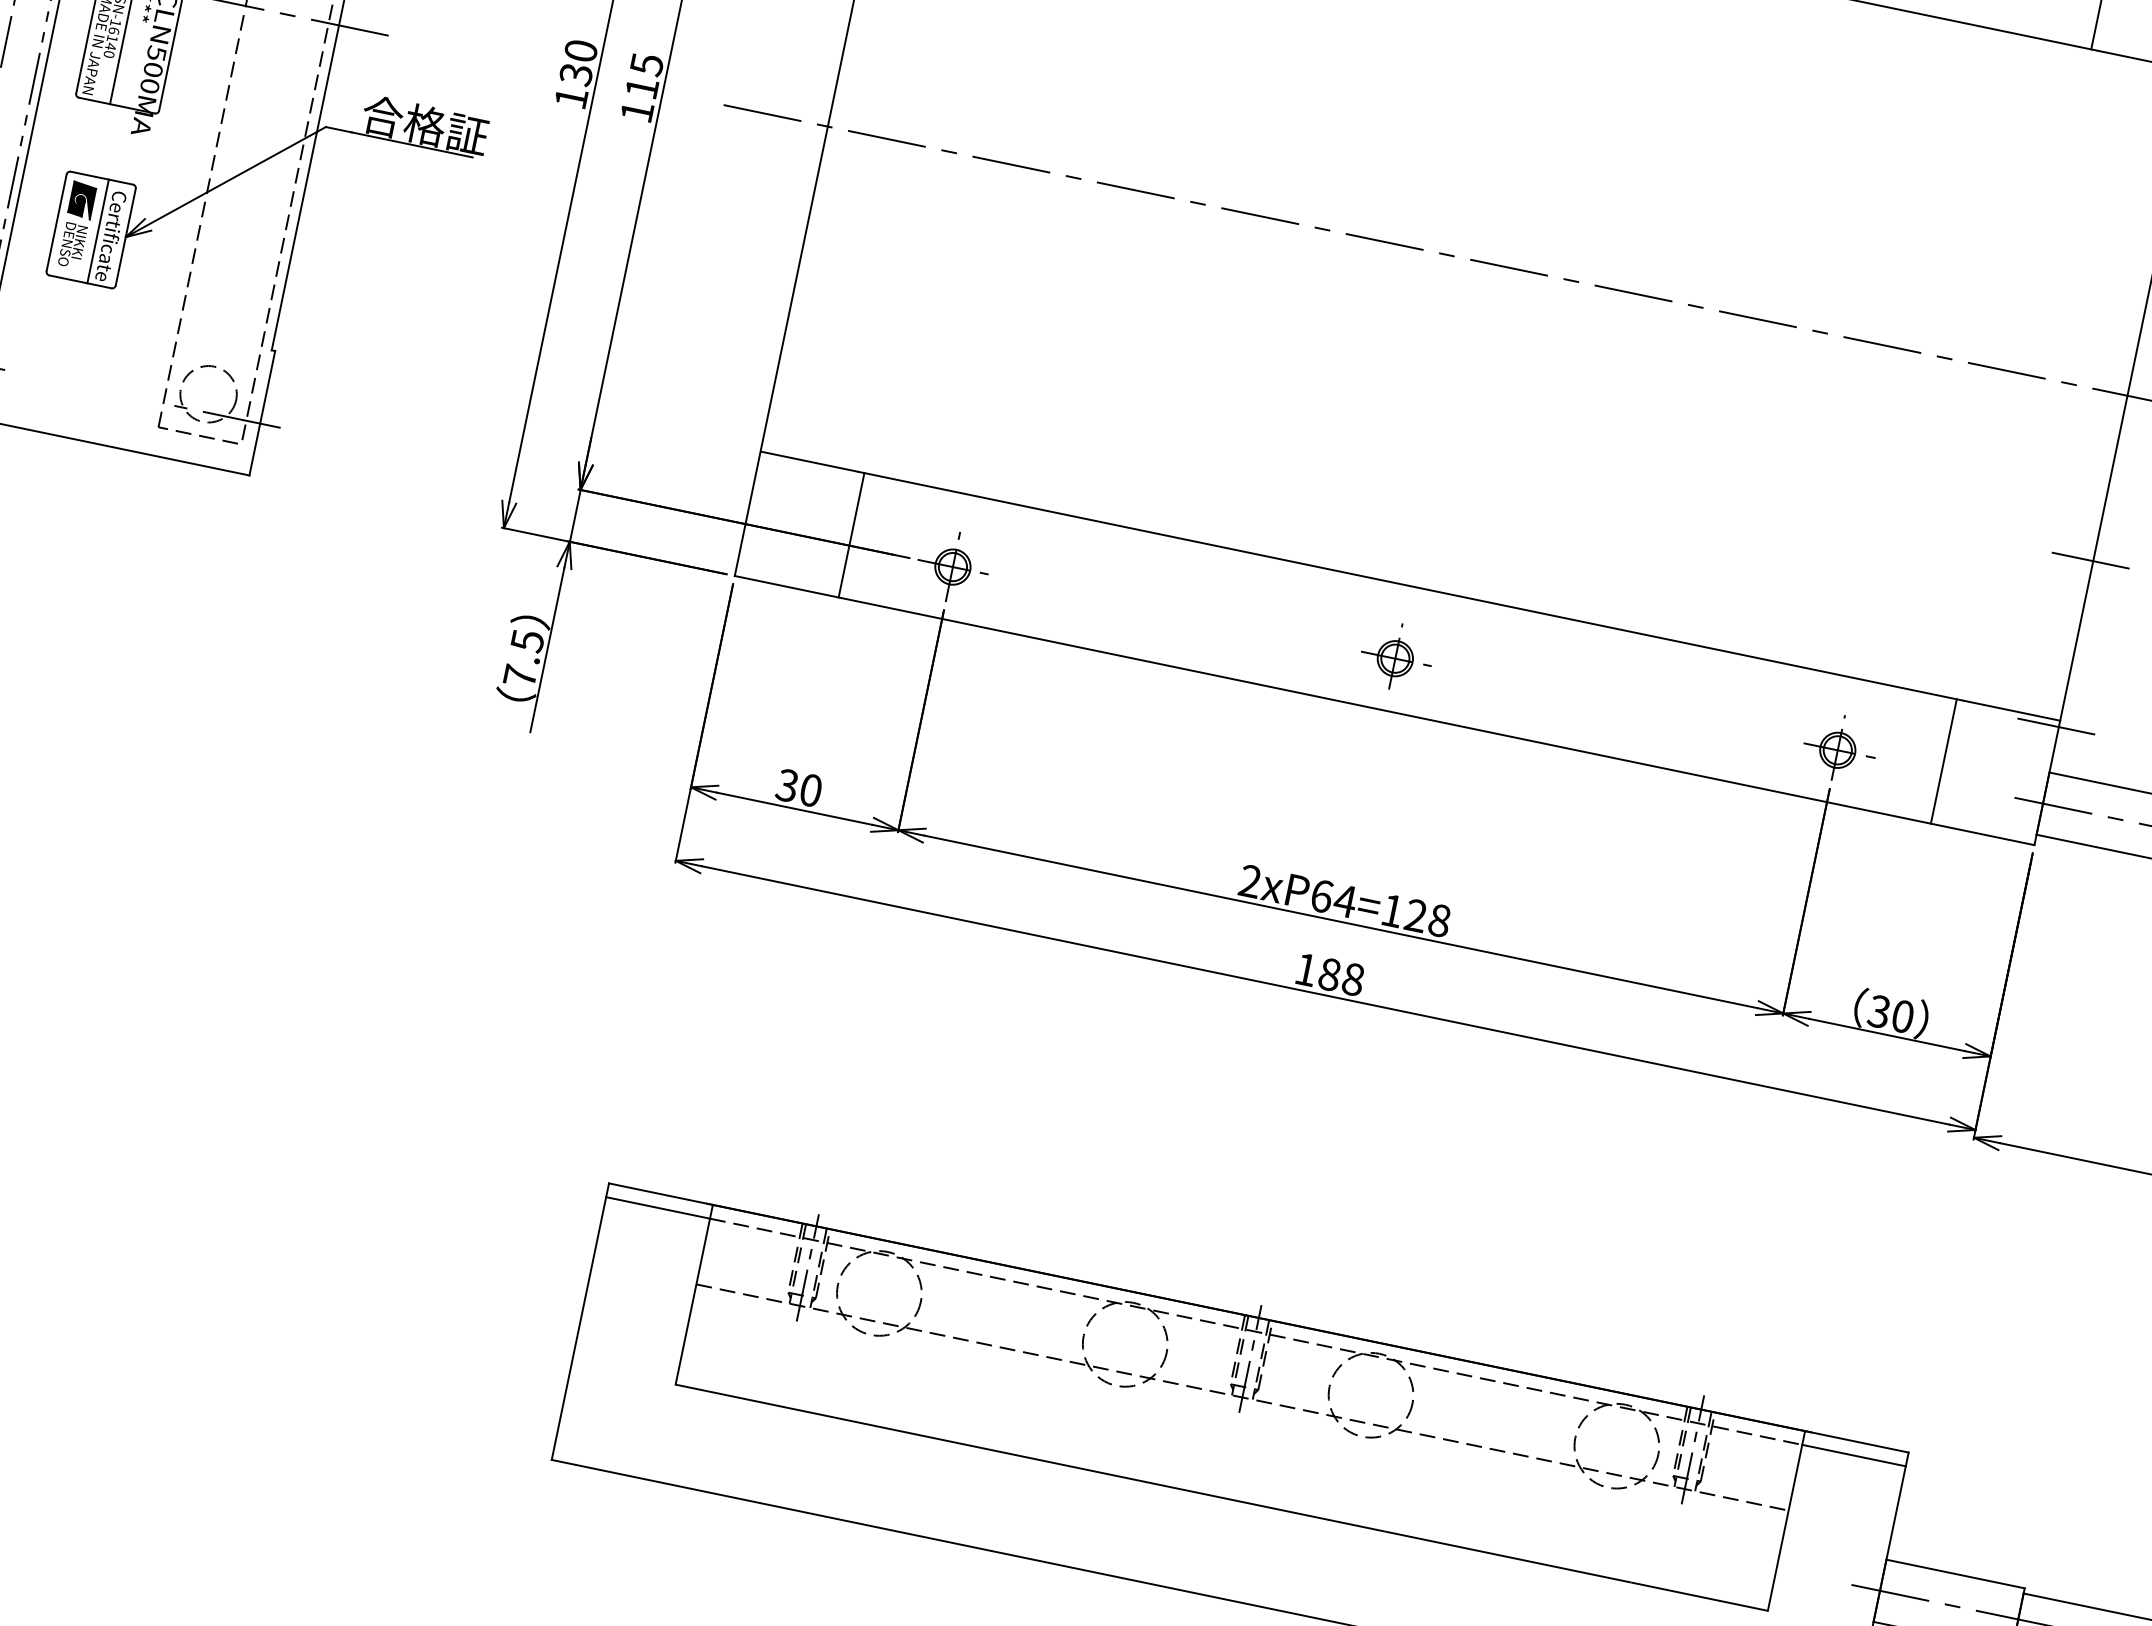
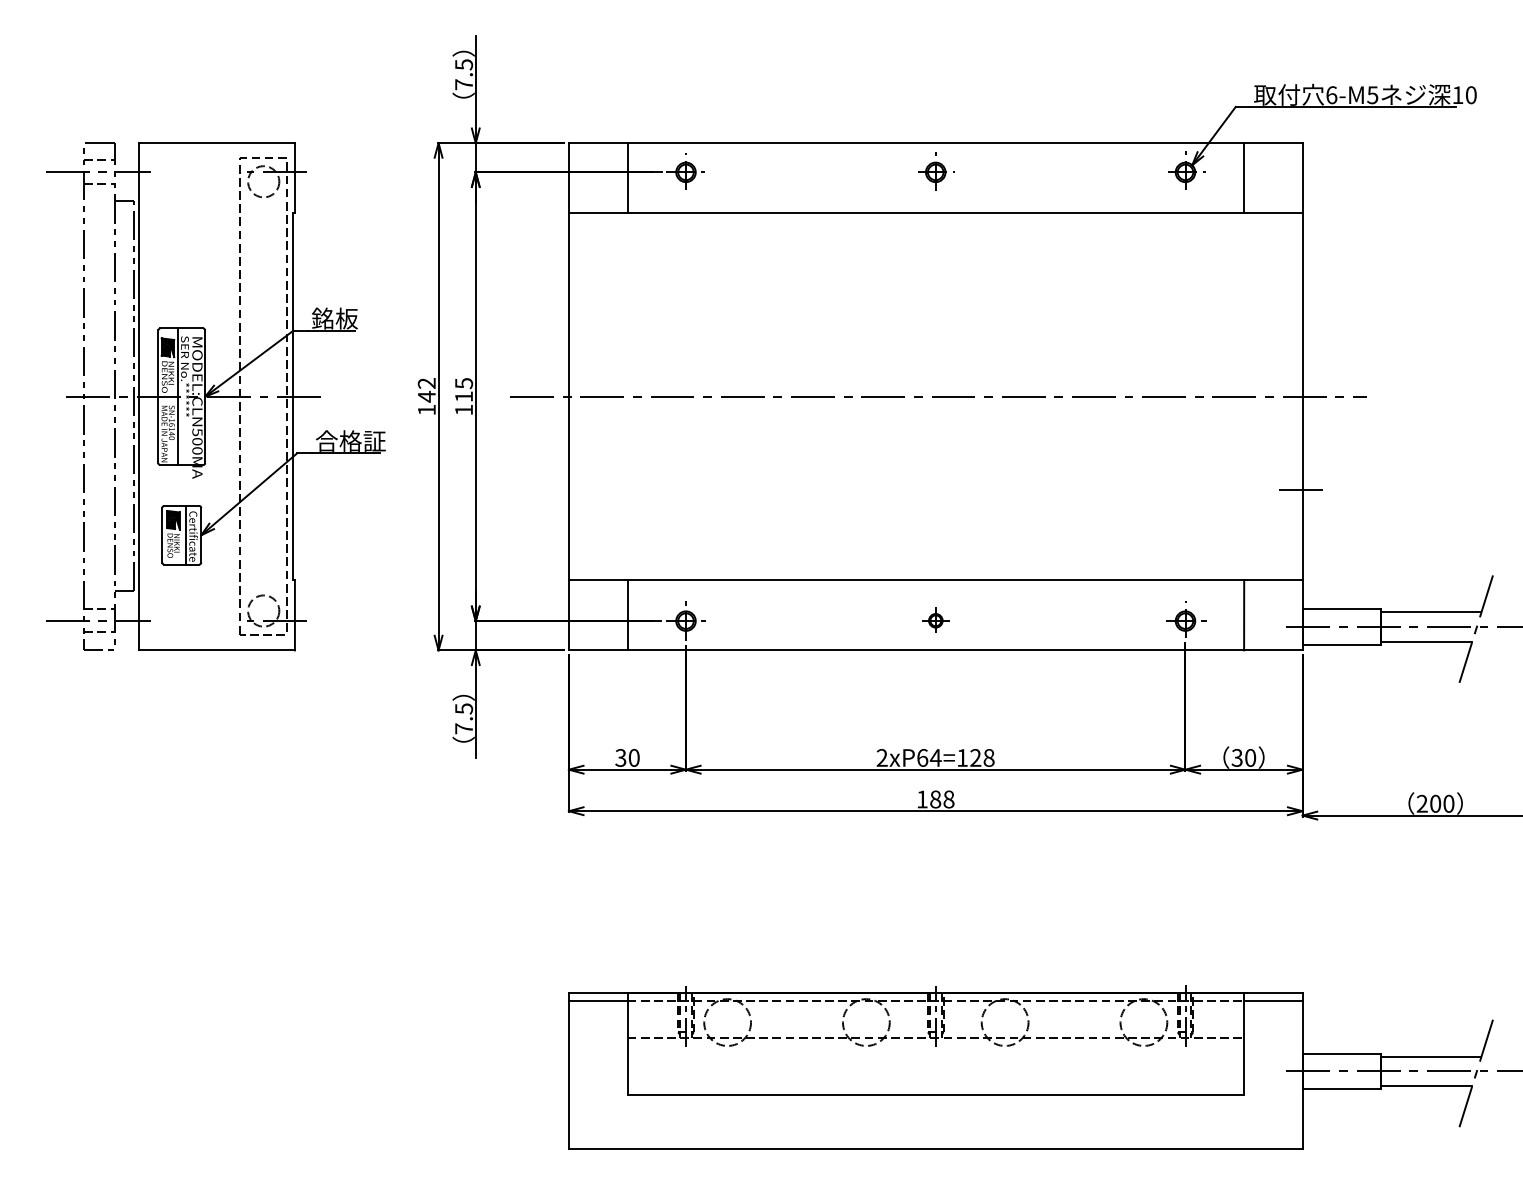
text: (577, 63) -> (426, 390), 130 -> 142
part: (1395, 655) -> (935, 619), size x0.7
line: (2058, 726) -> (1302, 583), removed

